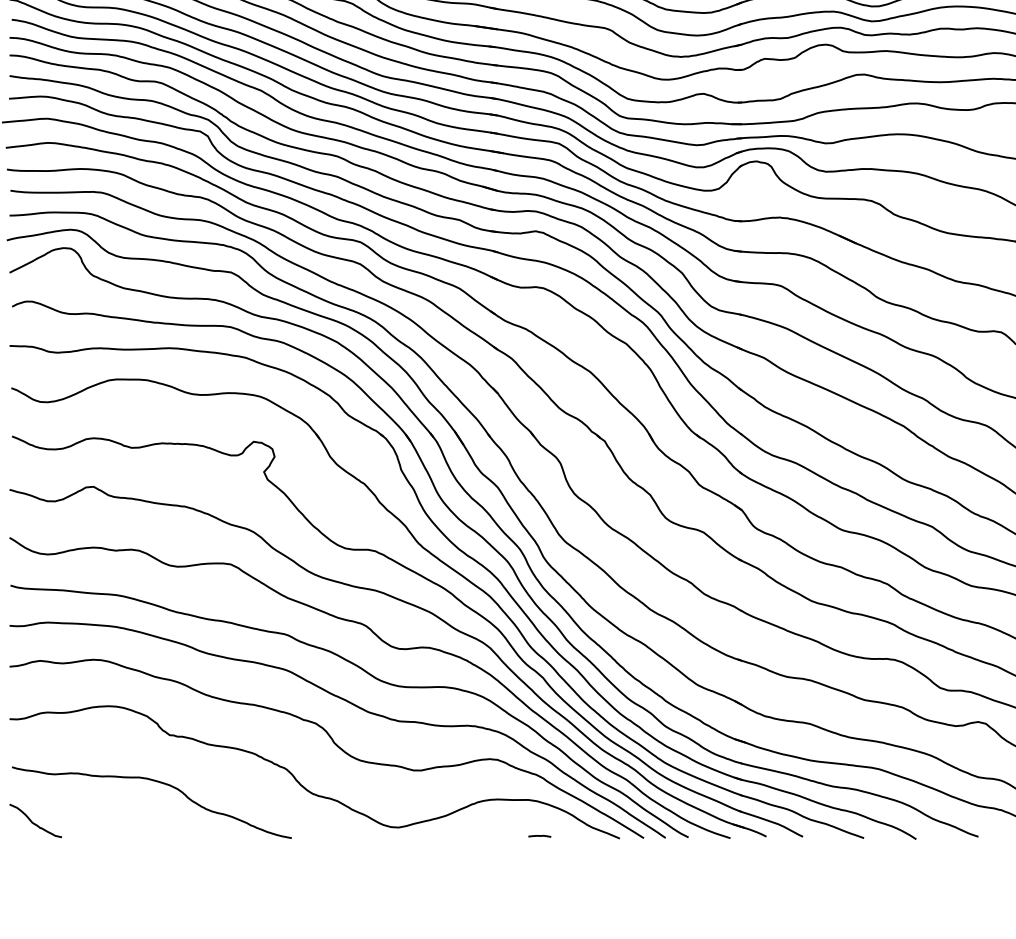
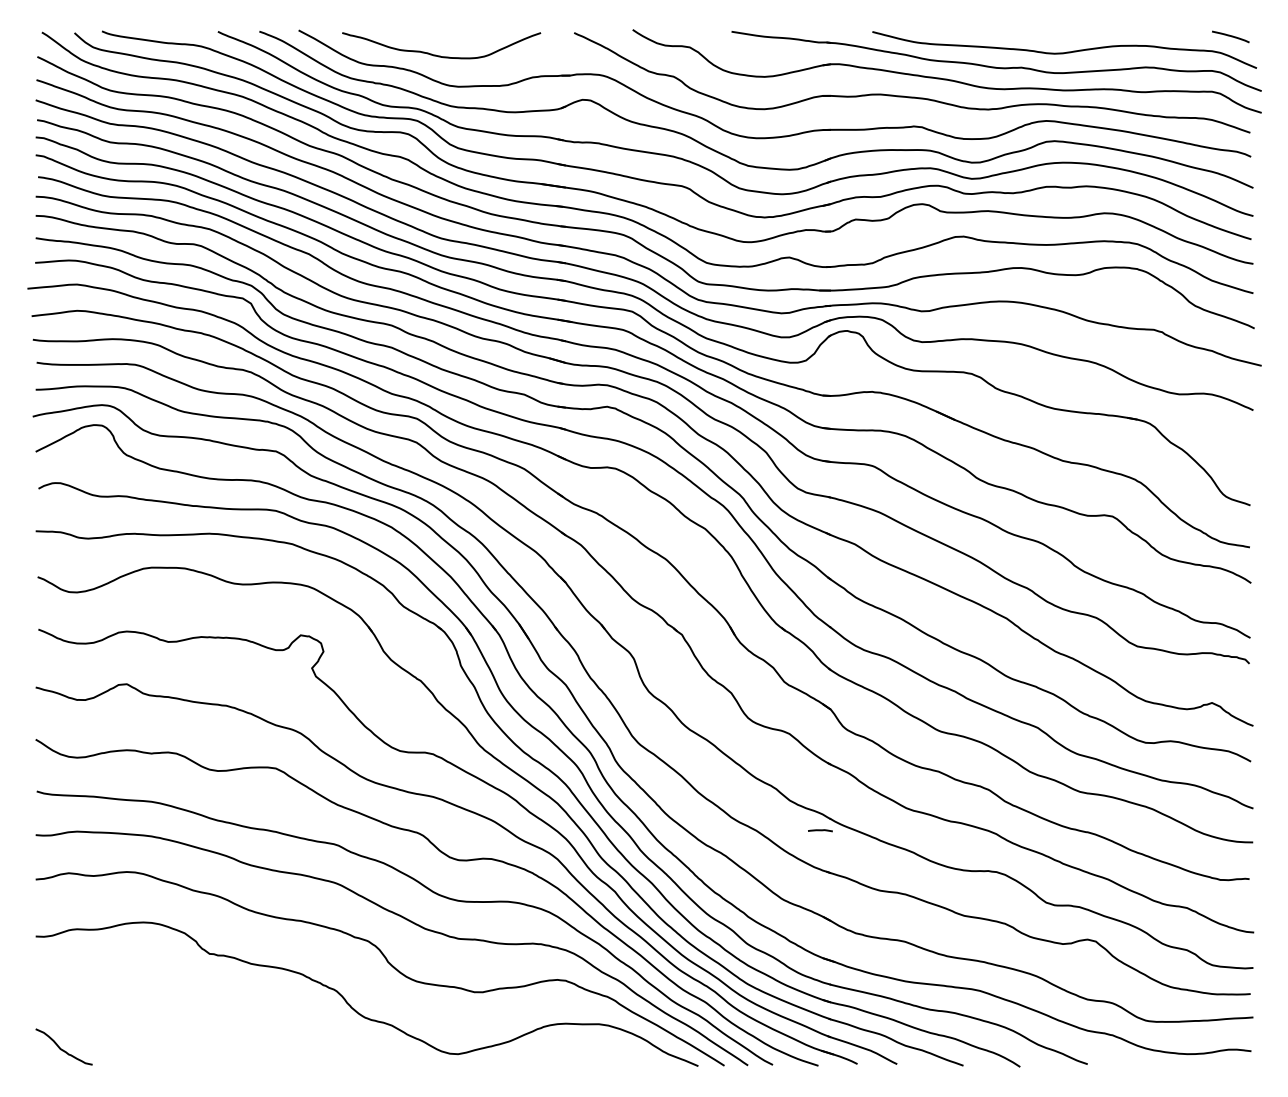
curve: (157, 782) -> (196, 1005), removed
line: (539, 836) -> (820, 830), moved

